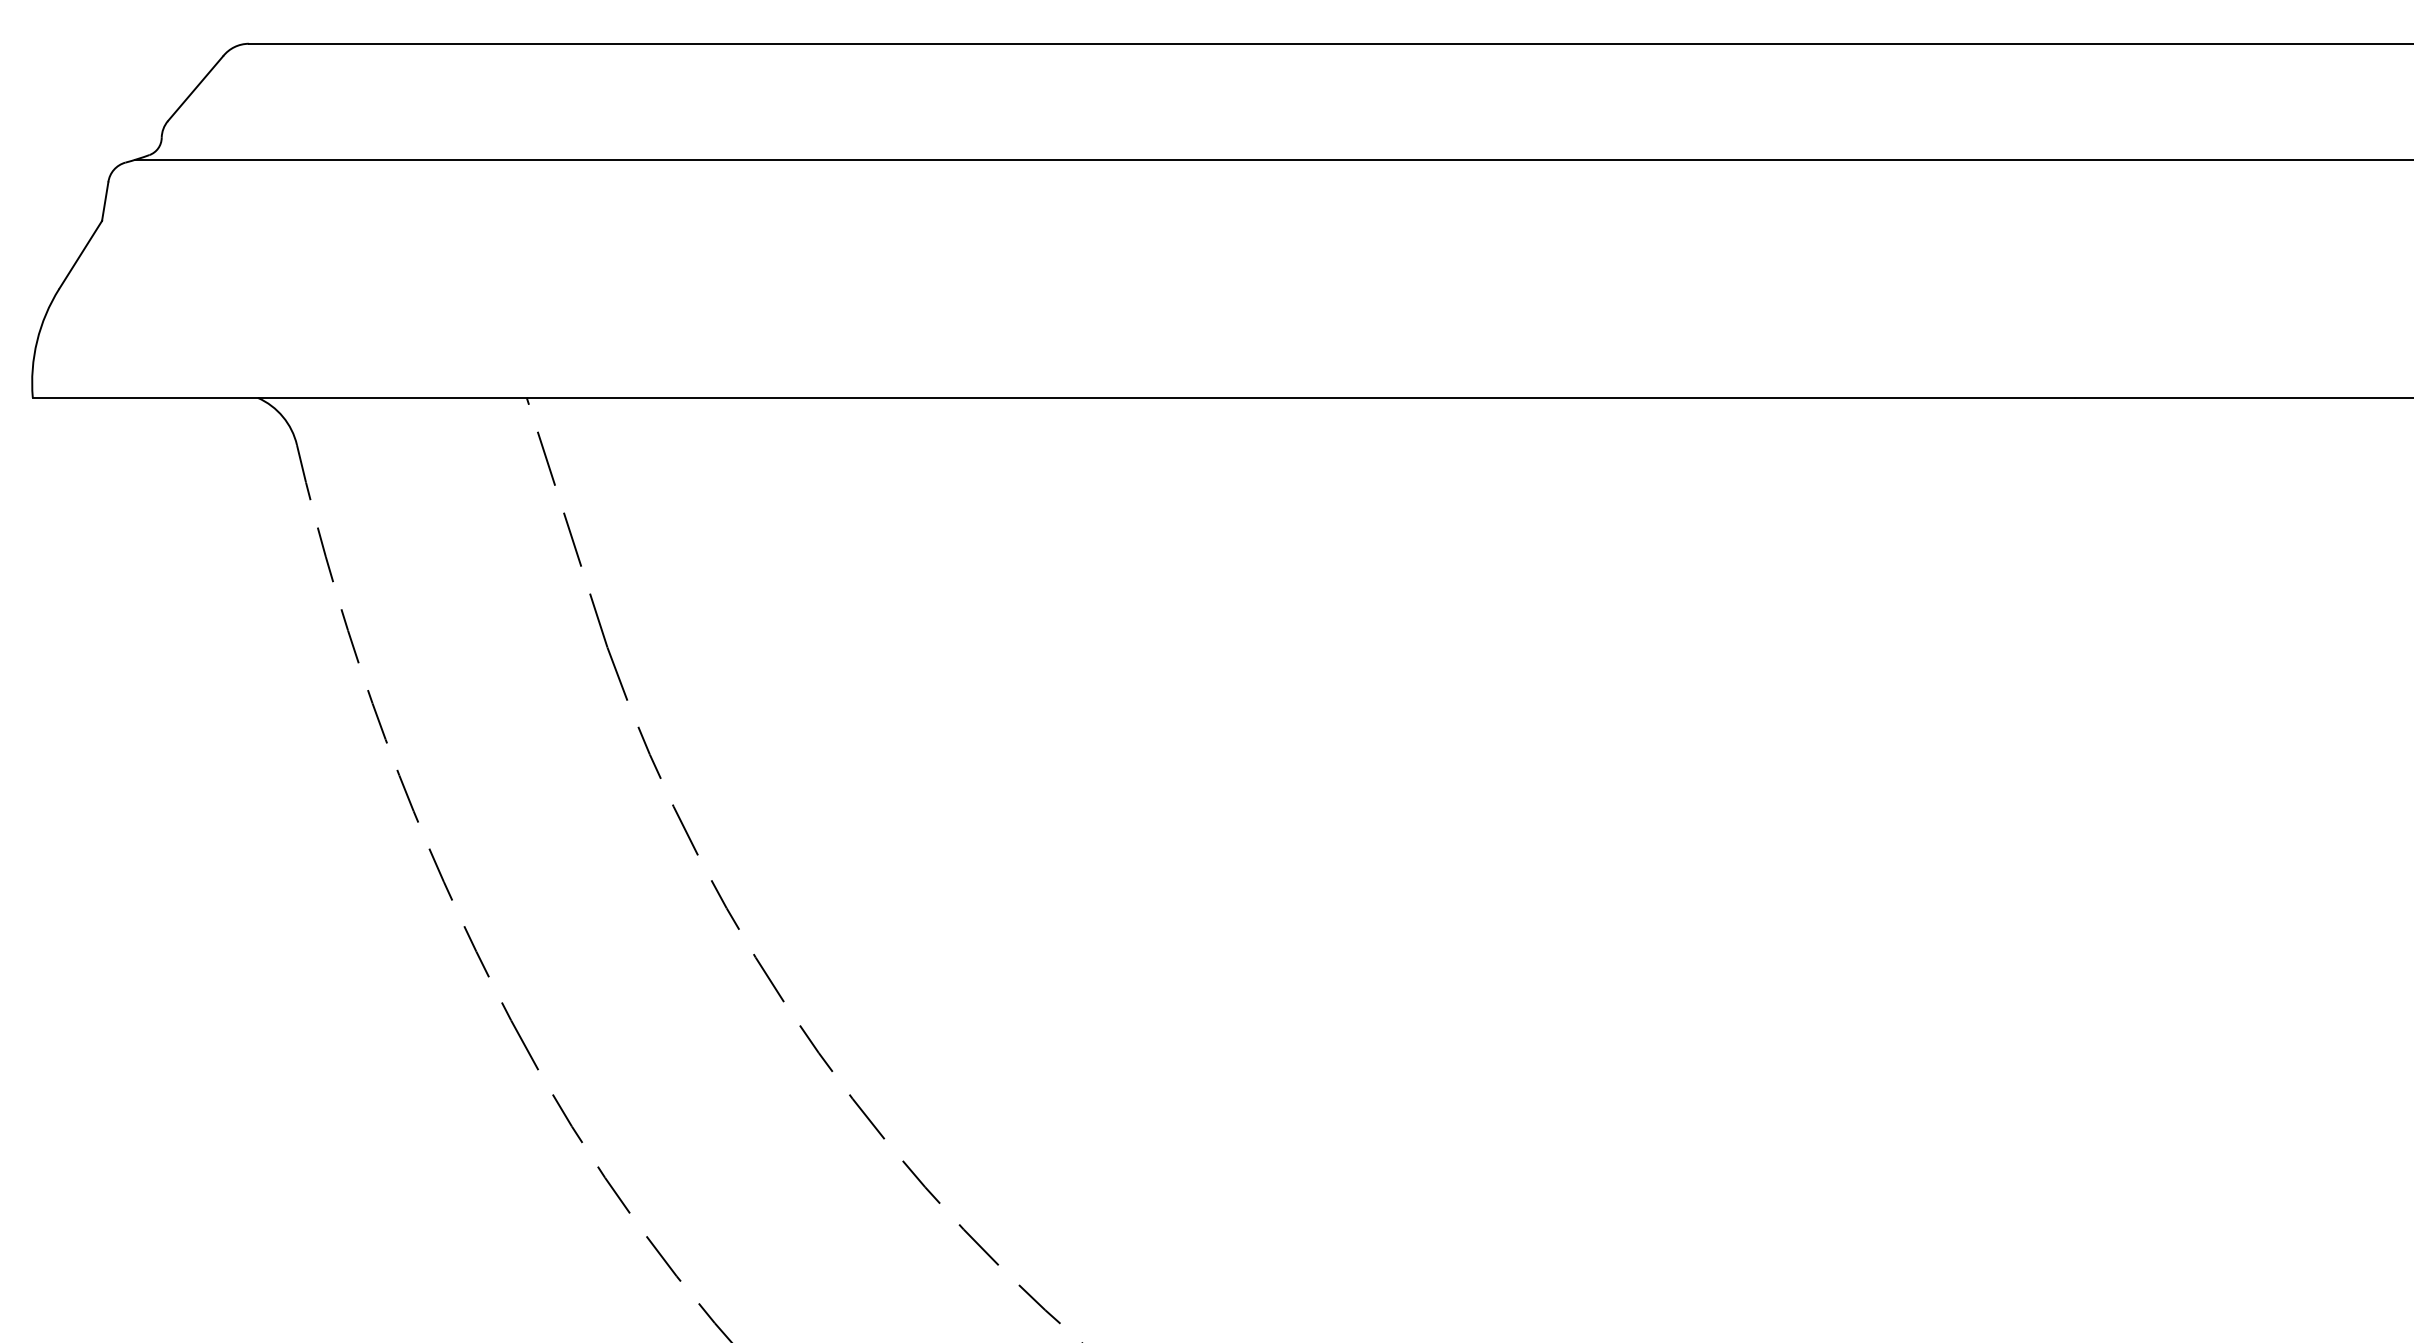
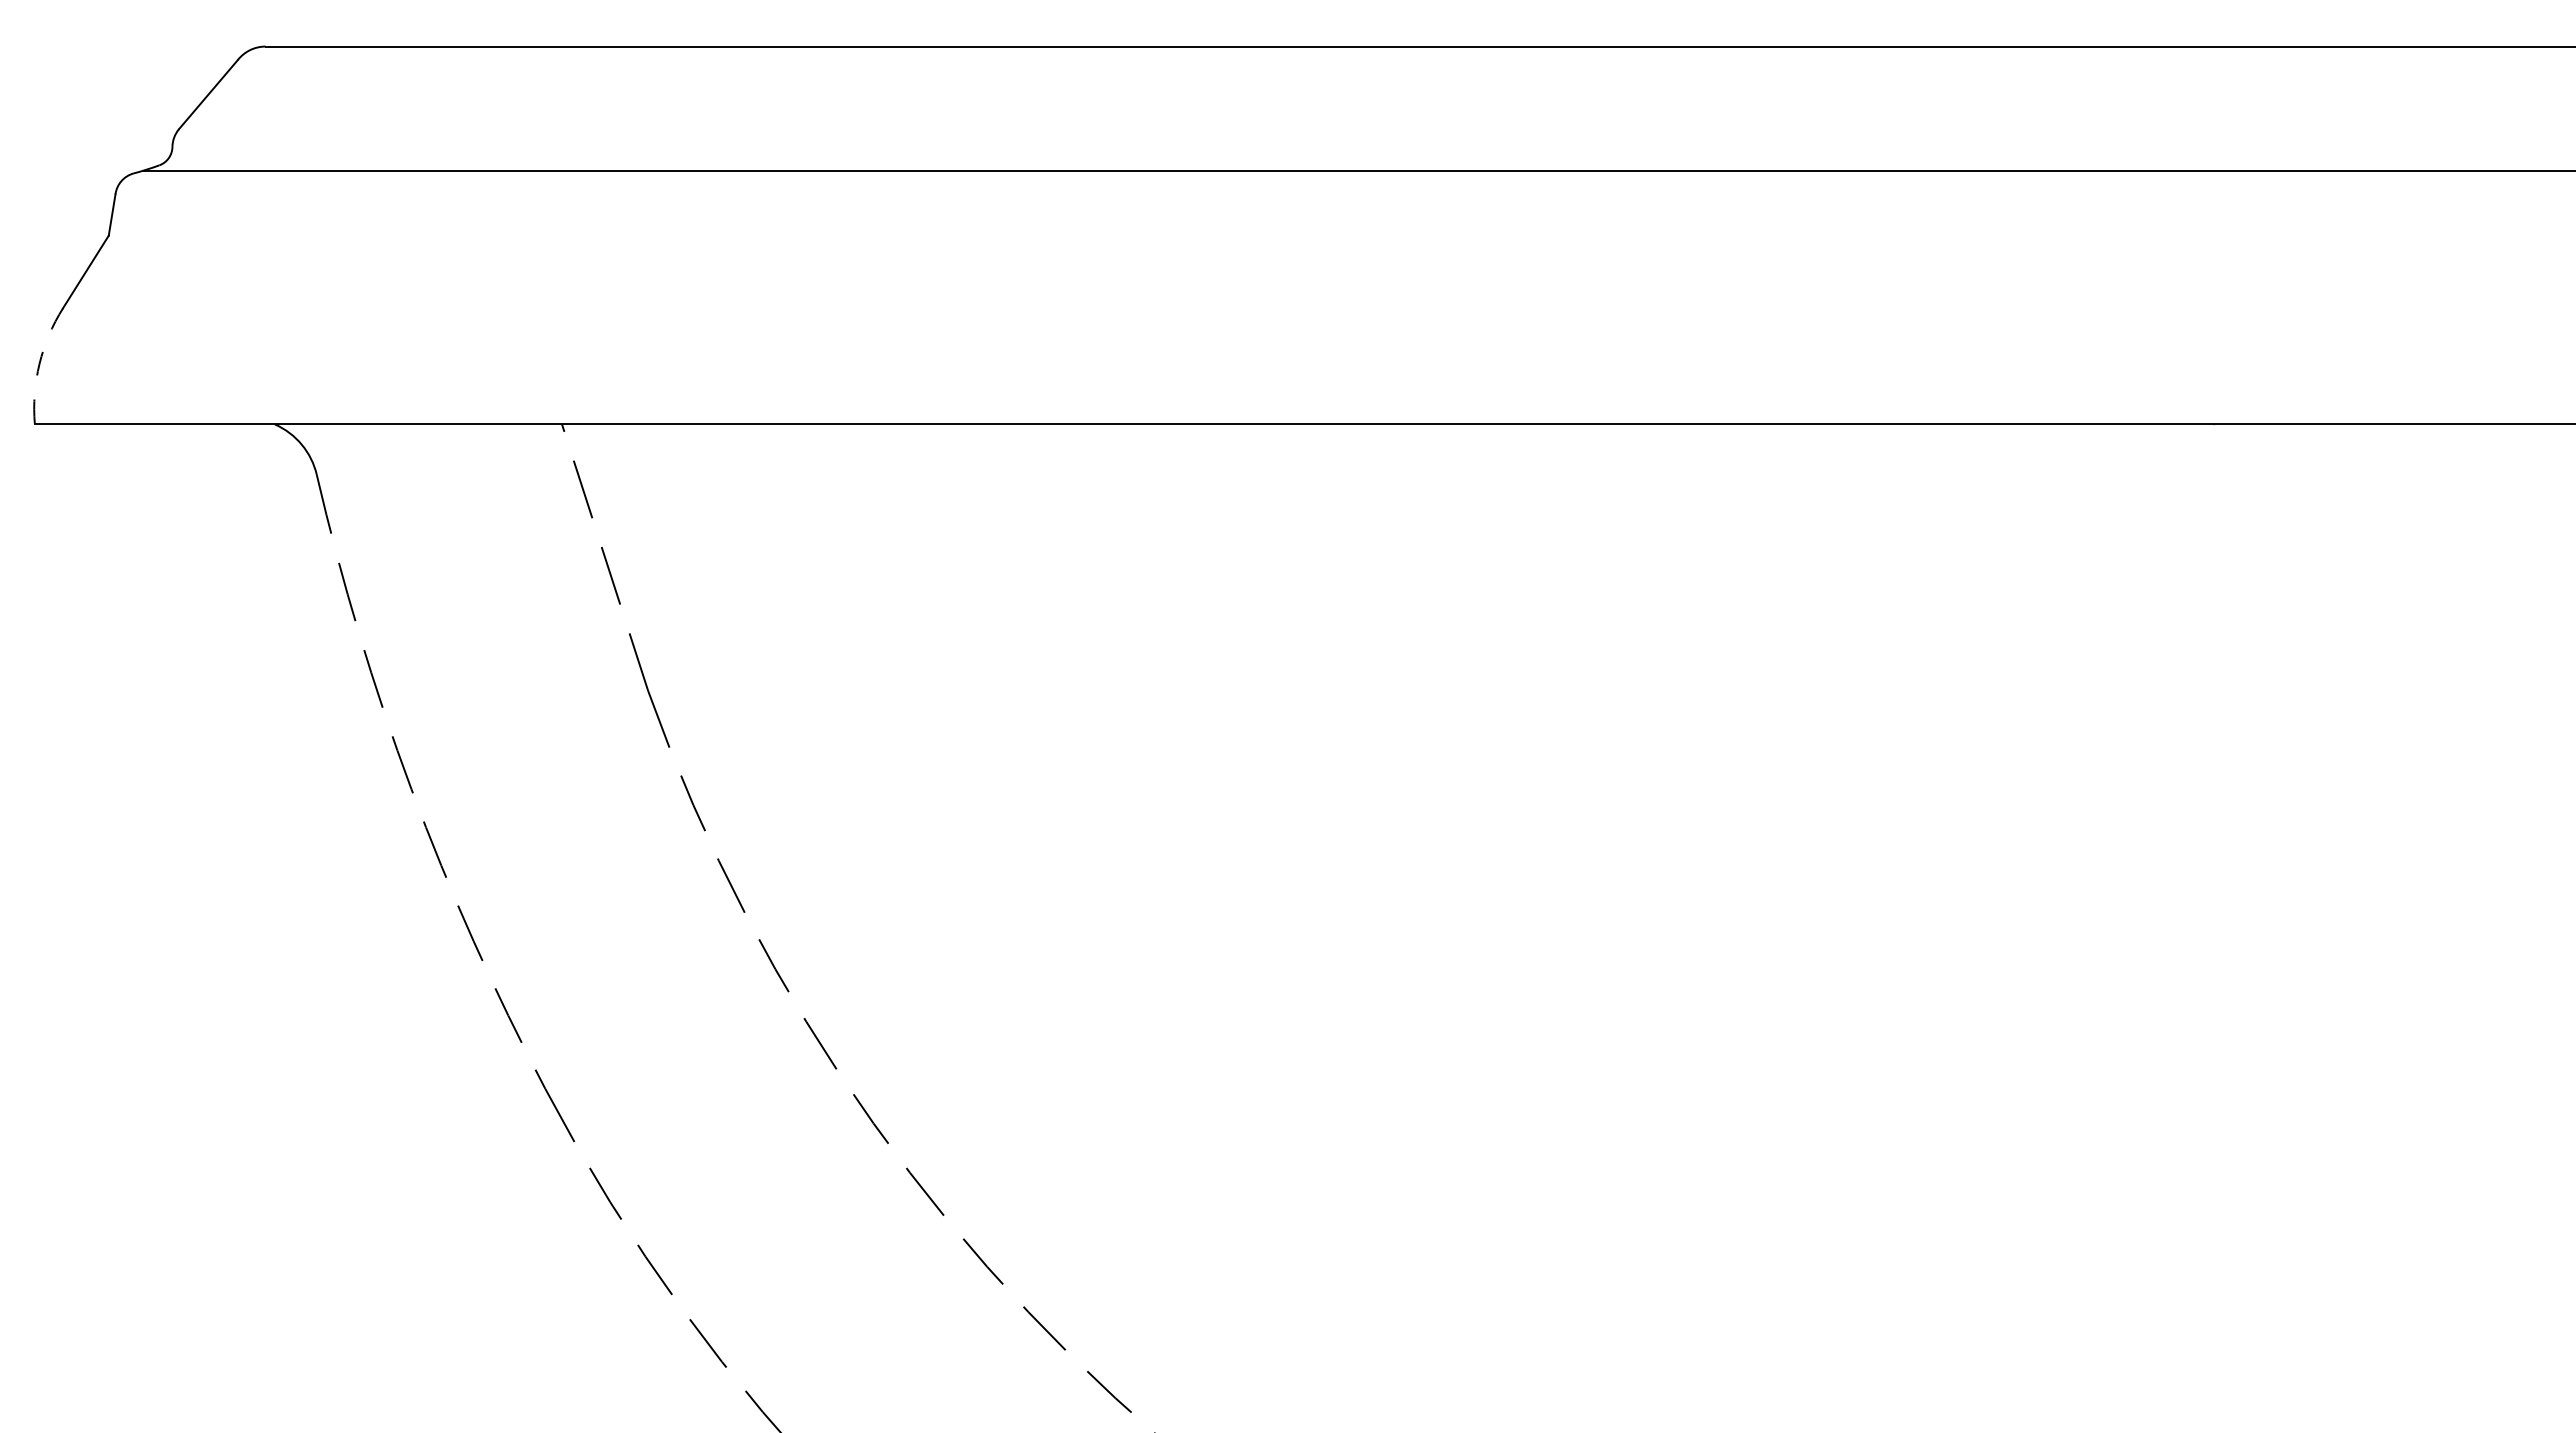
arc: (37, 341) -> (39, 364), solid -> dashed

